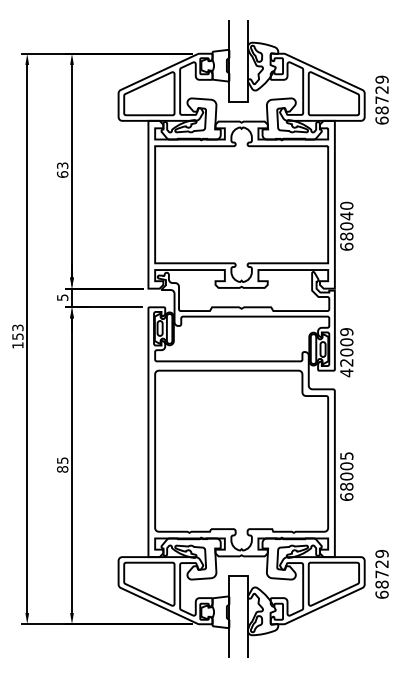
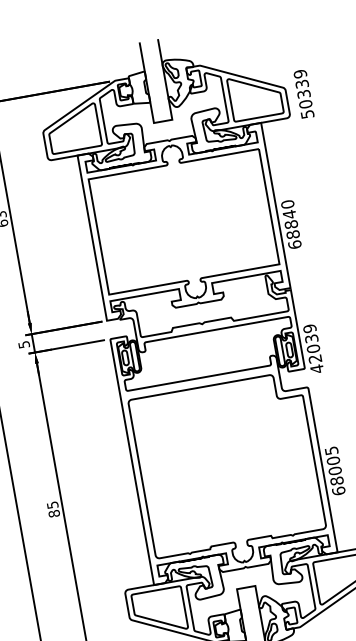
text: (381, 105) -> (304, 99), 68729 -> 50339
text: (346, 226) -> (291, 224), 68040 -> 68840
text: (346, 342) -> (311, 339), 42009 -> 42039

